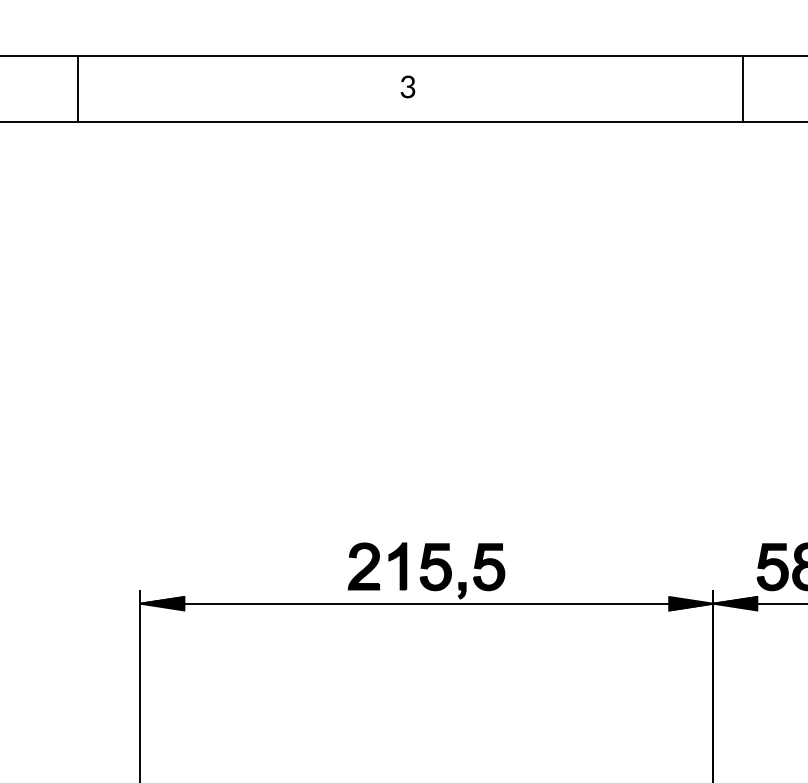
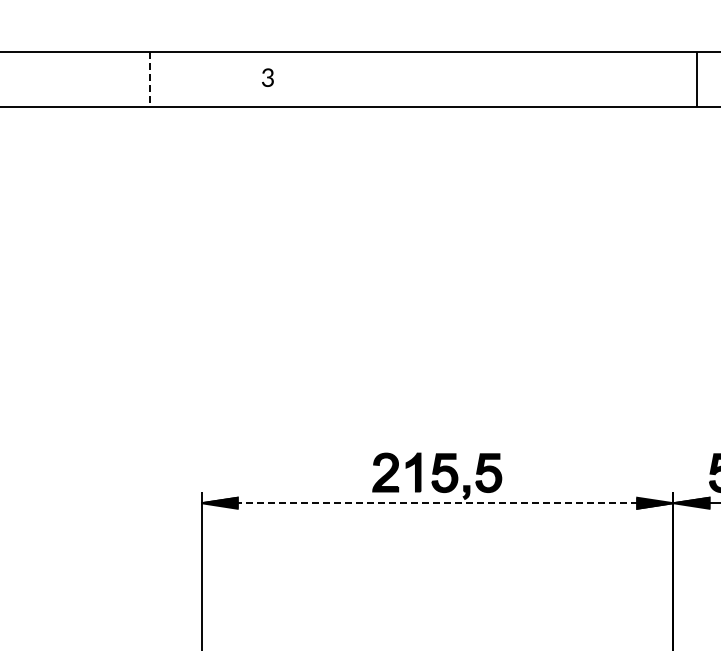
text: (407, 86) -> (267, 77), moved
line: (78, 89) -> (150, 79), solid -> dashed
line: (426, 604) -> (437, 503), solid -> dashed

